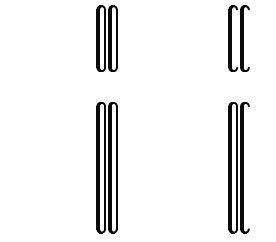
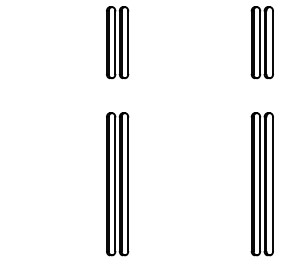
line: (237, 38) -> (260, 42), added
line: (249, 38) -> (273, 42), added
line: (249, 167) -> (273, 184), added

